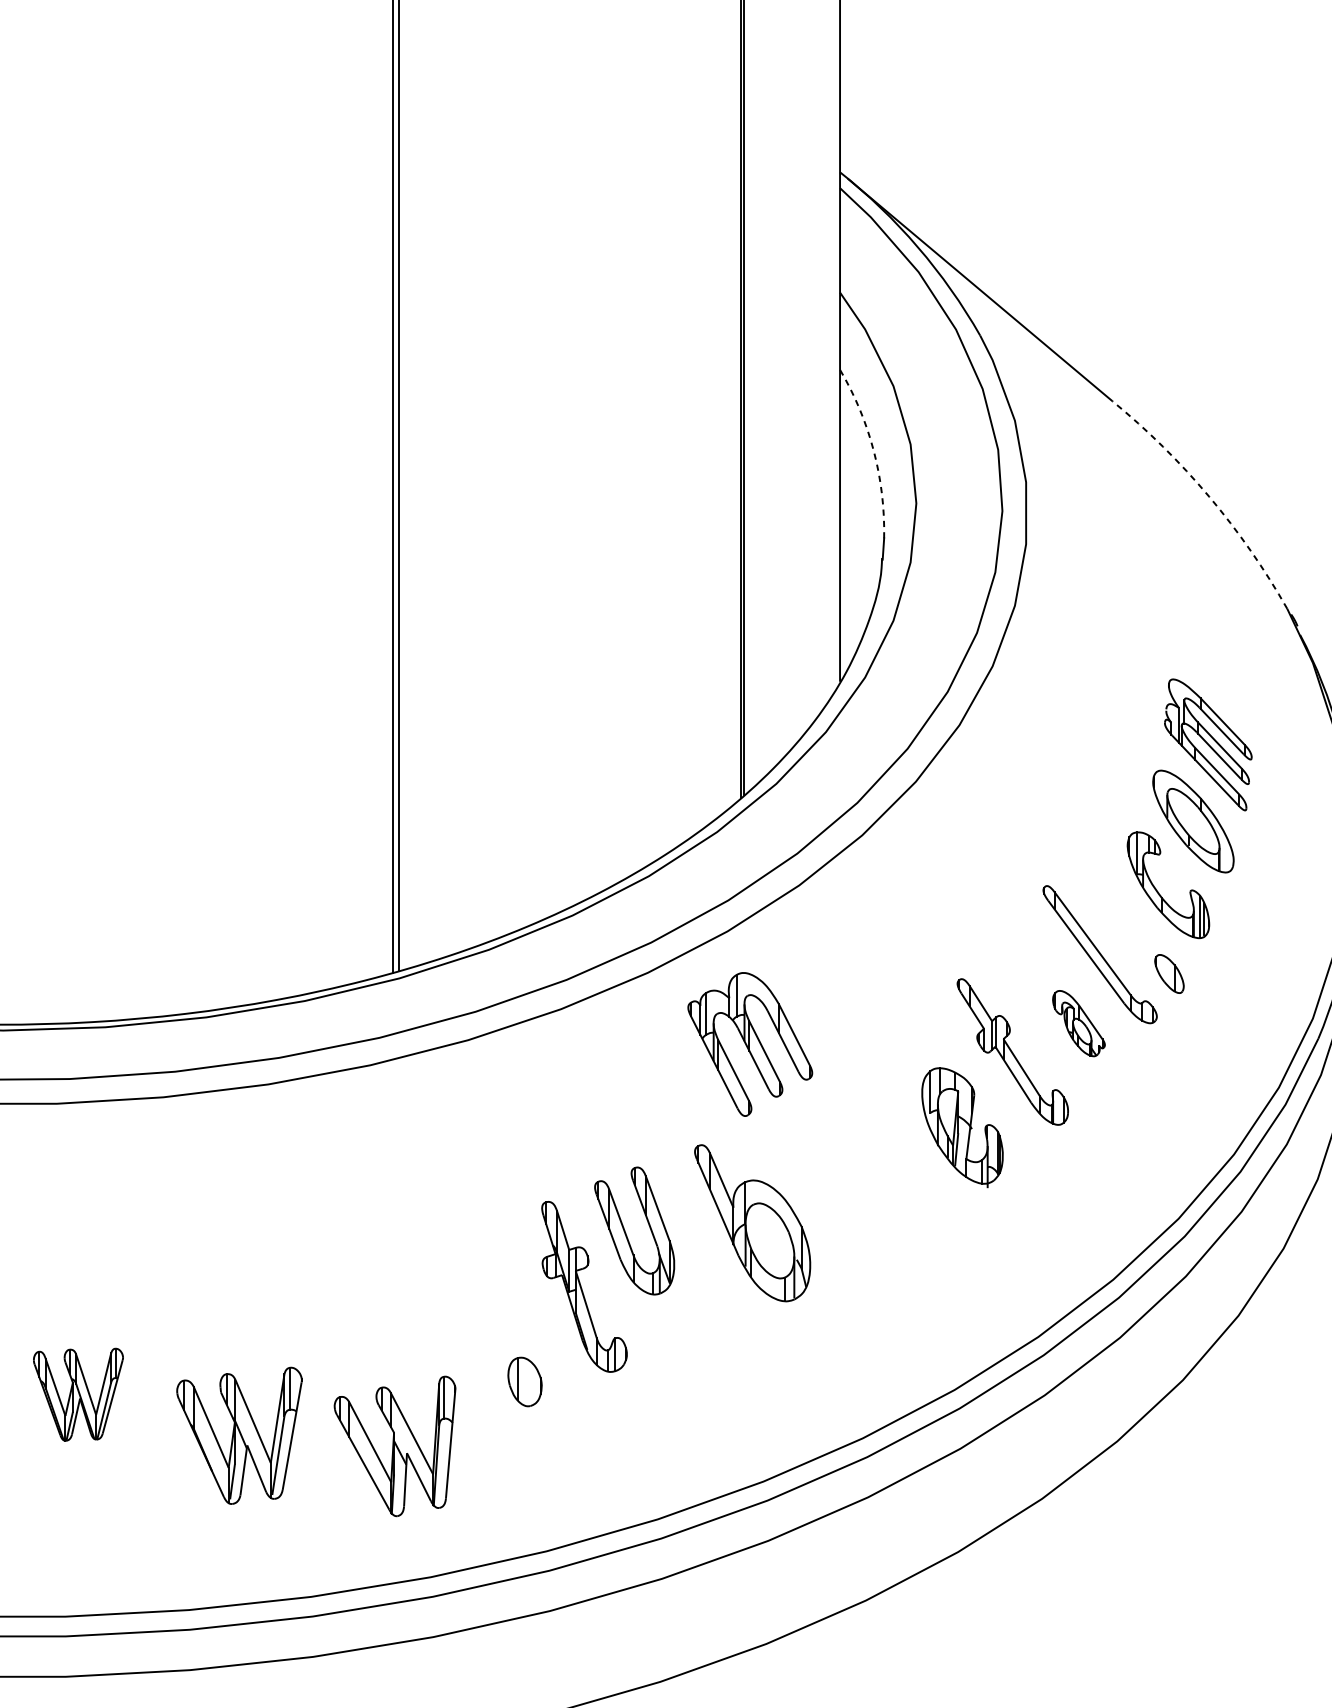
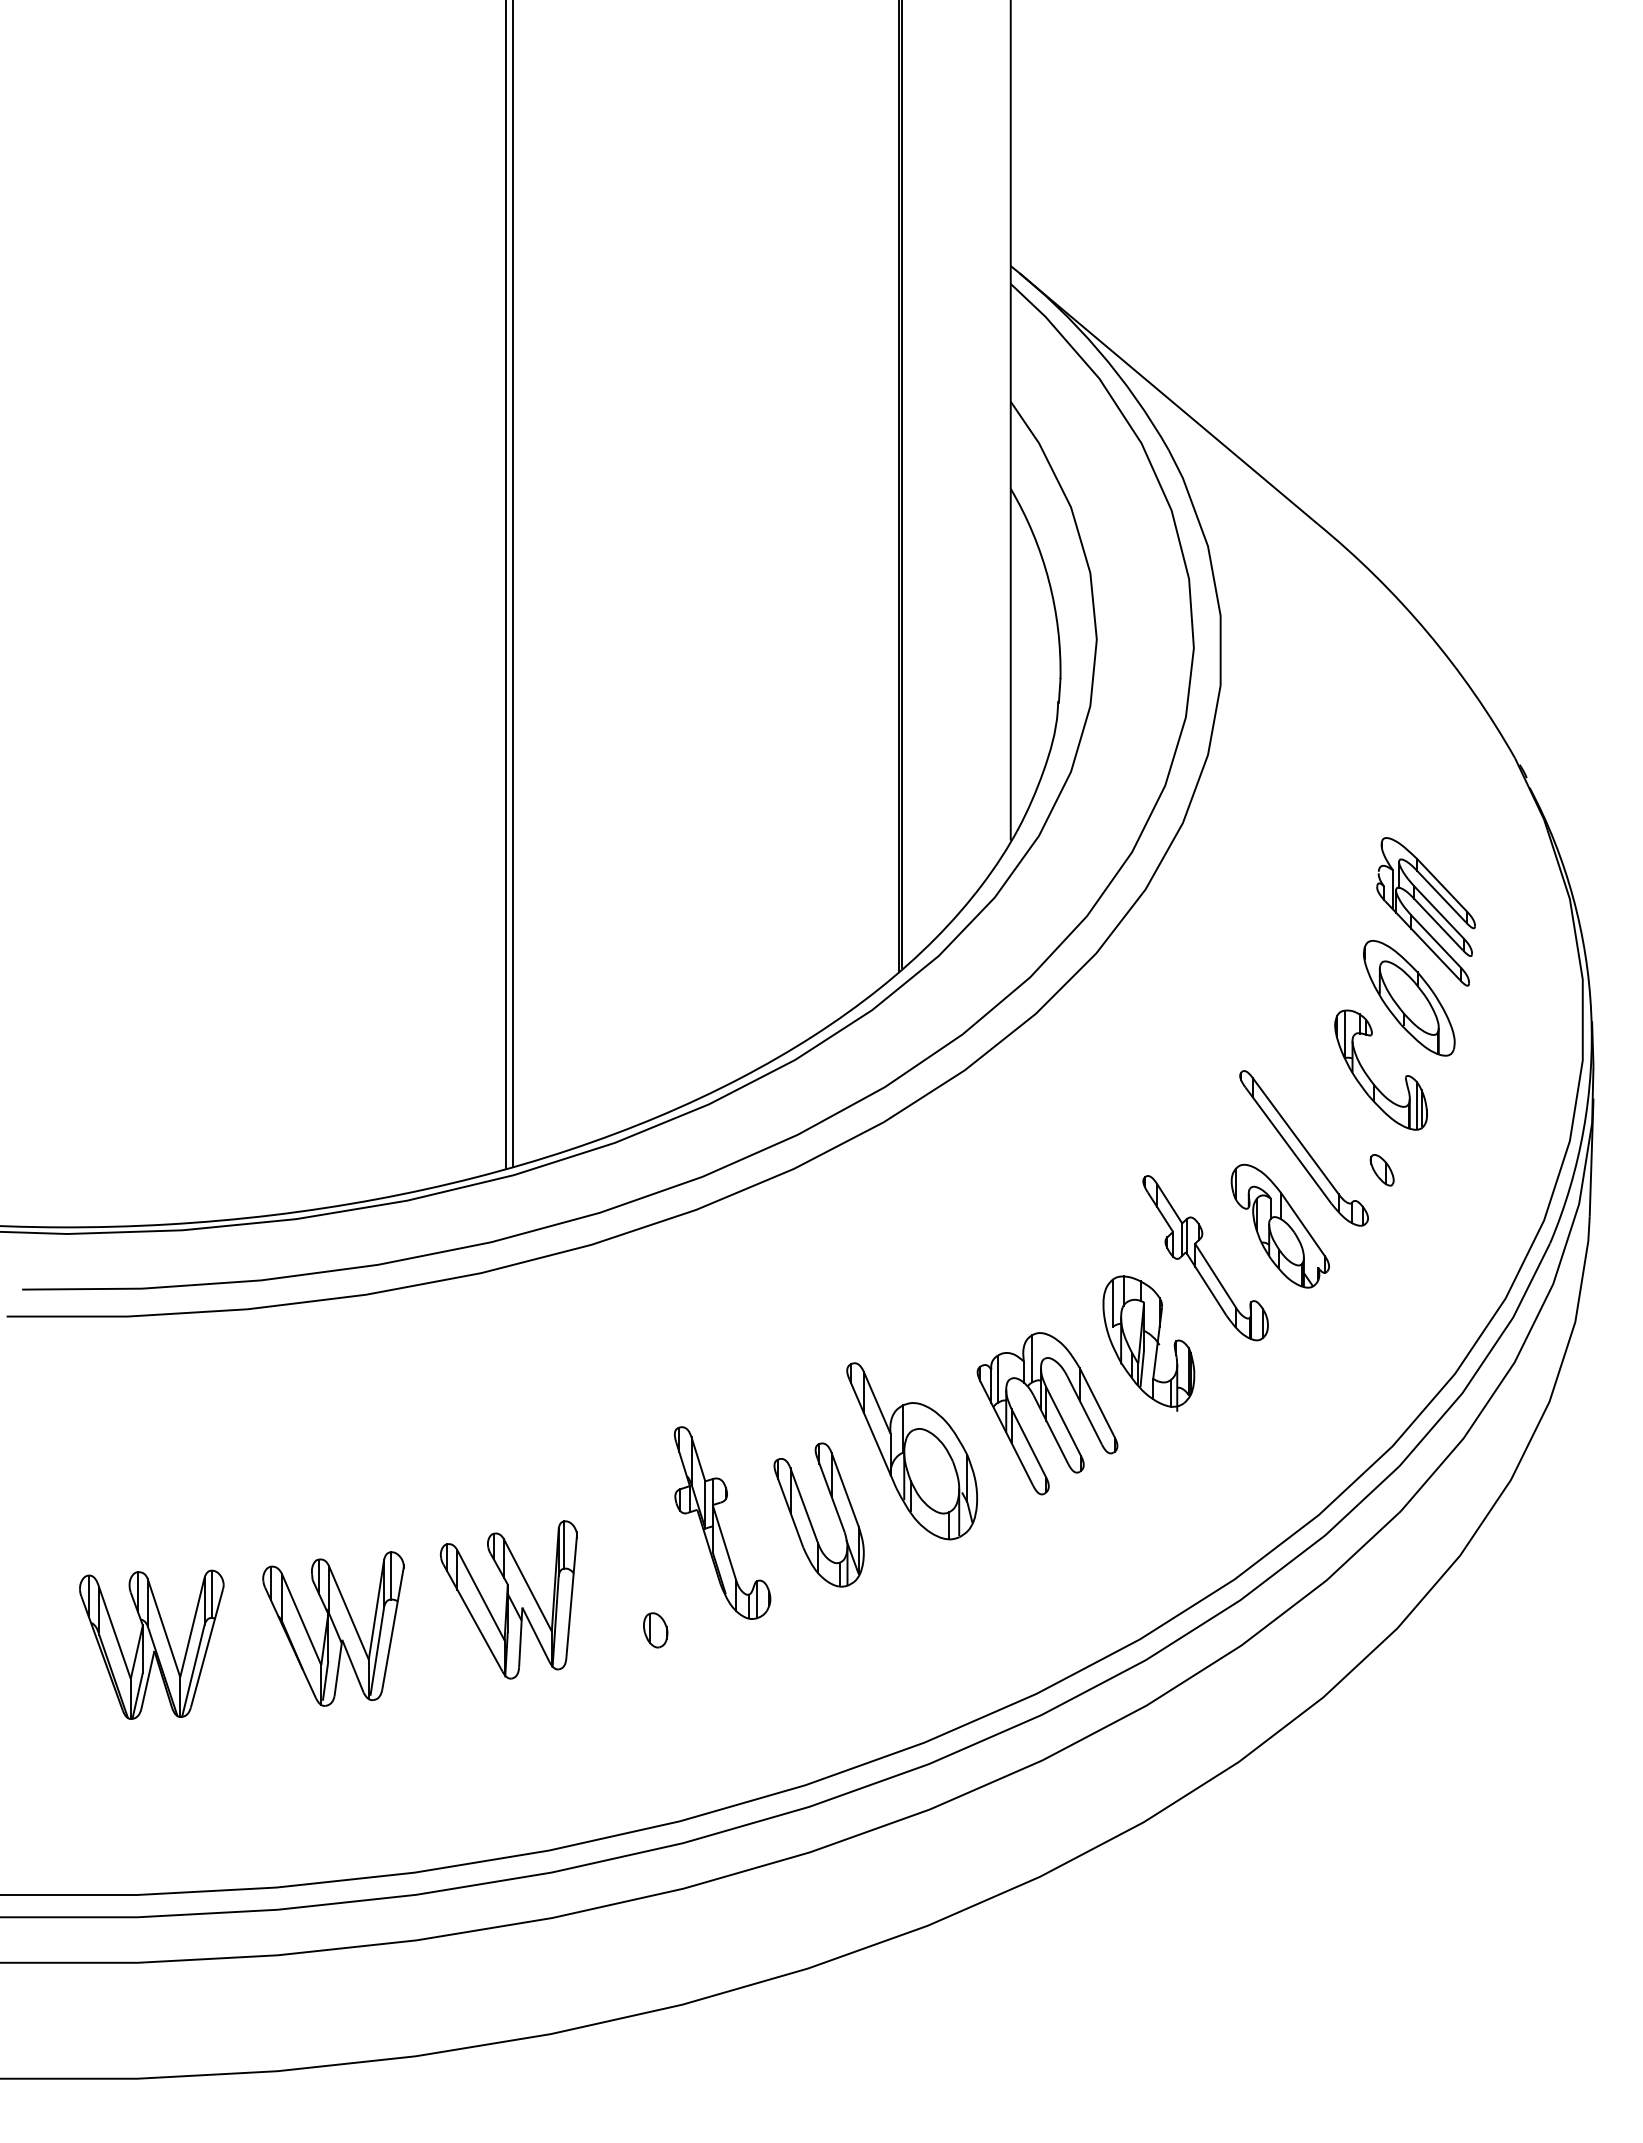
arc: (873, 451) -> (1048, 580), dashed -> solid
arc: (1209, 497) -> (1427, 632), dashed -> solid
part: (1168, 974) -> (1381, 1170), size x0.71
part: (1078, 1023) -> (1279, 1225), size x1.67
part: (750, 1044) -> (1047, 1413), moved
part: (626, 1232) -> (809, 1516), moved
part: (525, 1382) -> (655, 1630), size x0.62
part: (78, 1394) -> (151, 1644), size x1.43
part: (239, 1435) -> (333, 1628), moved
part: (394, 1445) -> (508, 1599), moved

